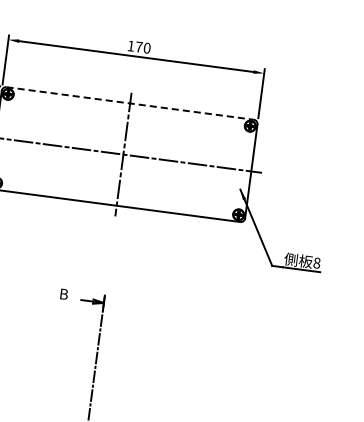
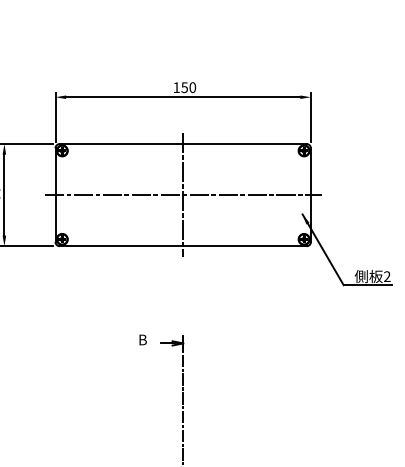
text: (138, 47) -> (184, 87), 170 -> 150
line: (130, 103) -> (183, 144), dashed -> solid
text: (317, 262) -> (387, 276), 8 -> 2

